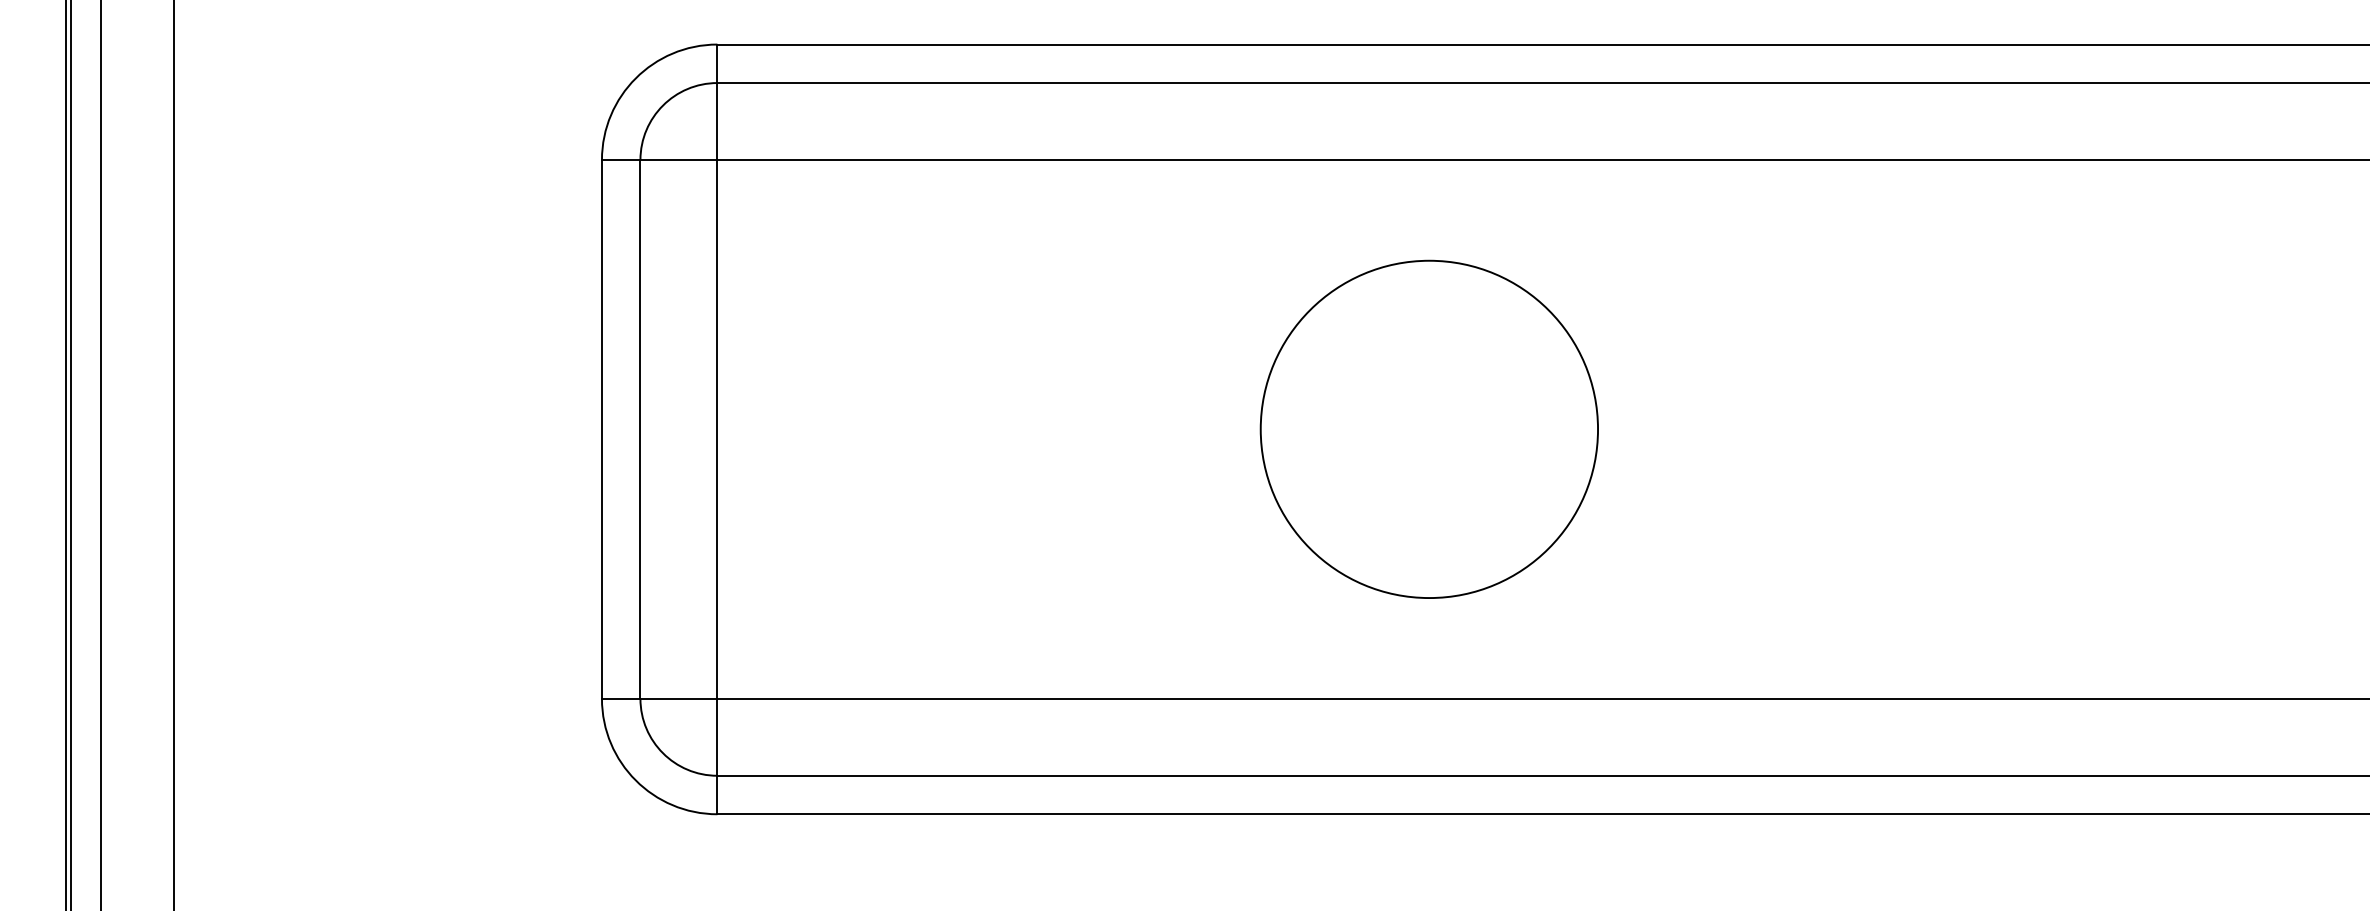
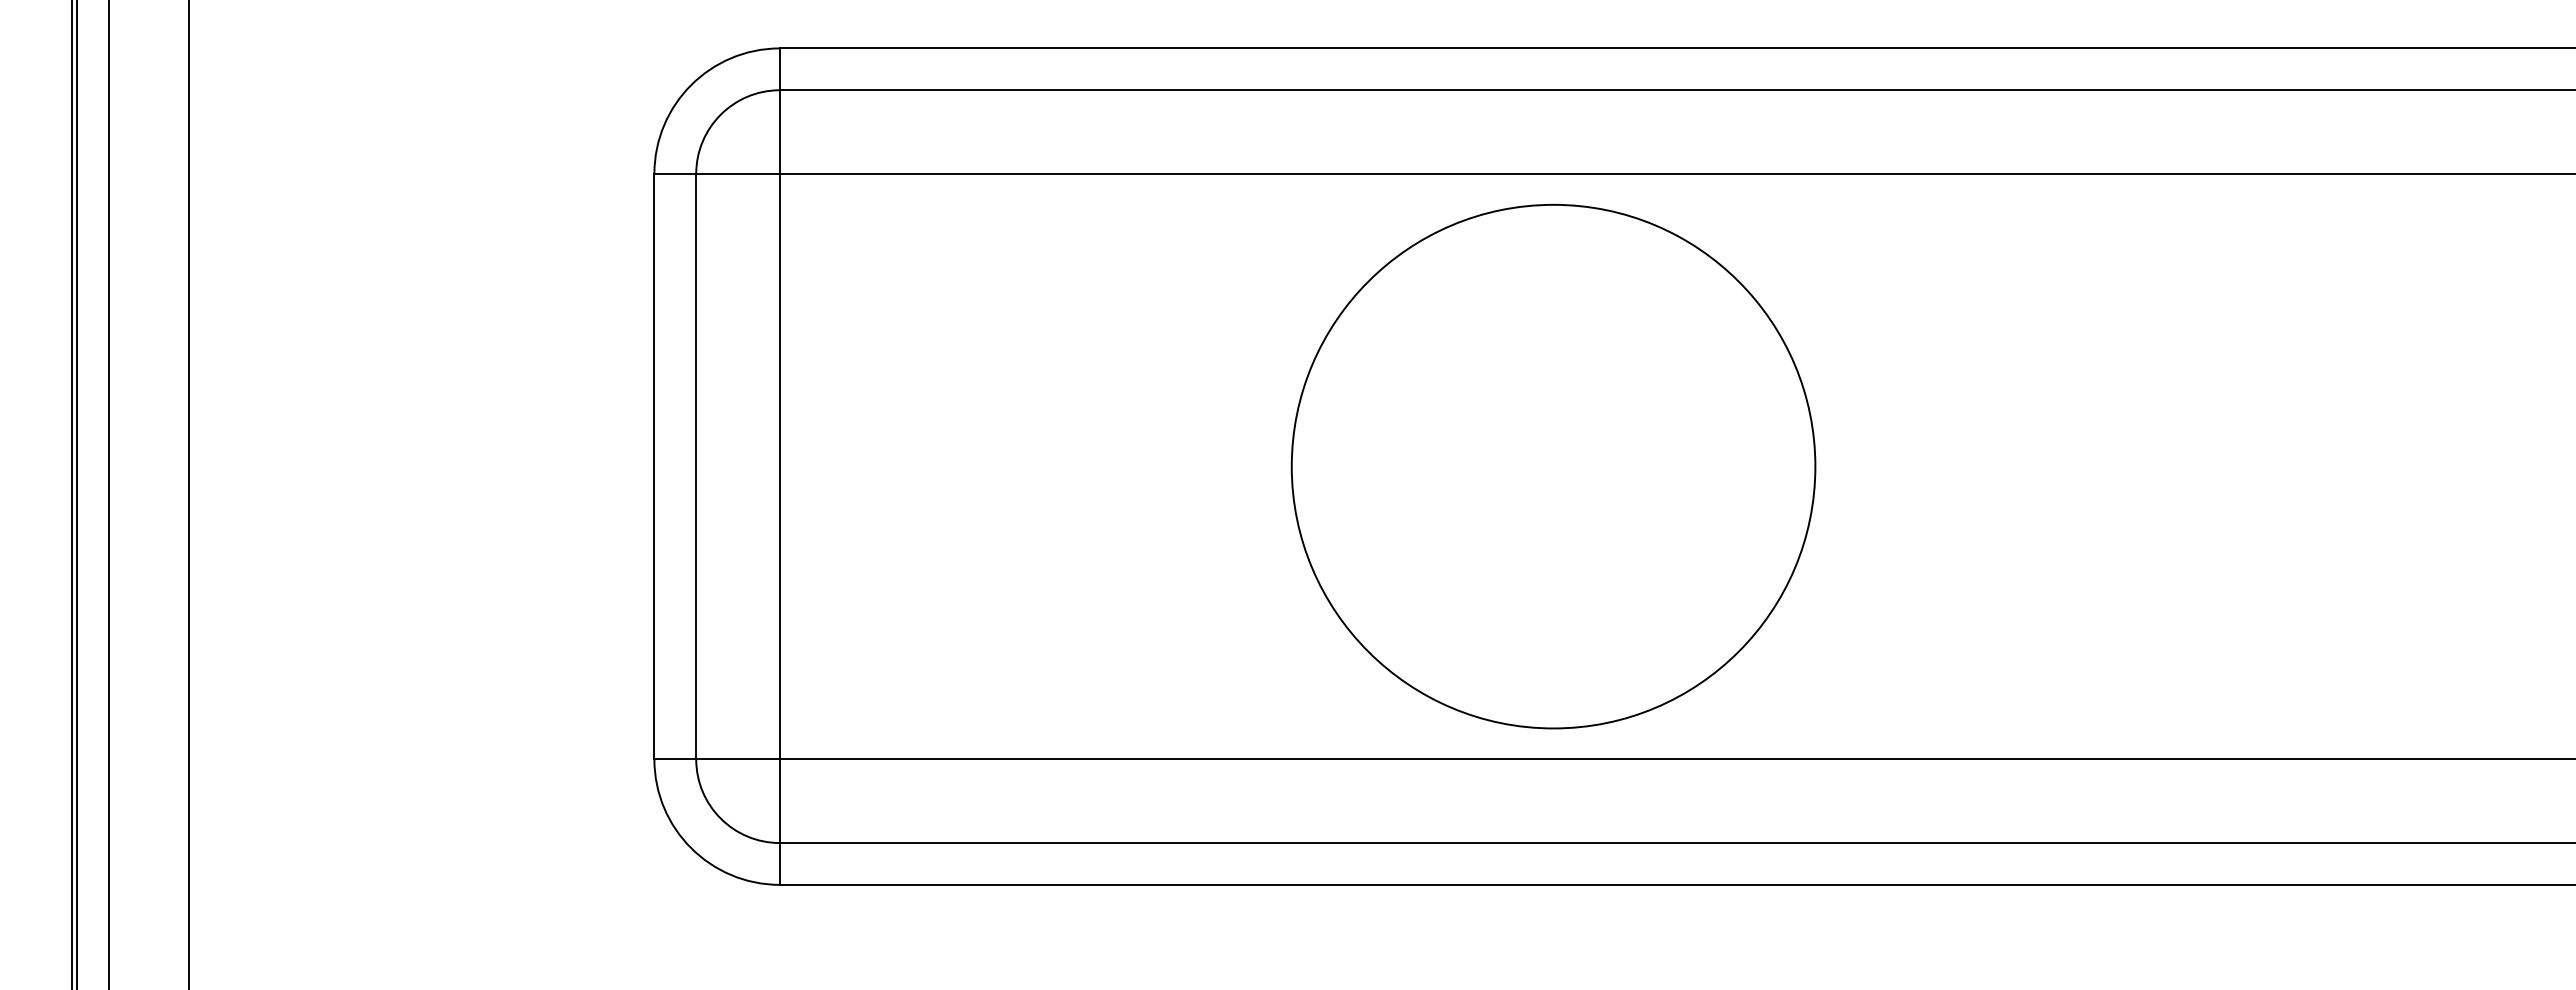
circle: (1429, 429) -> (1553, 466), size x1.43

